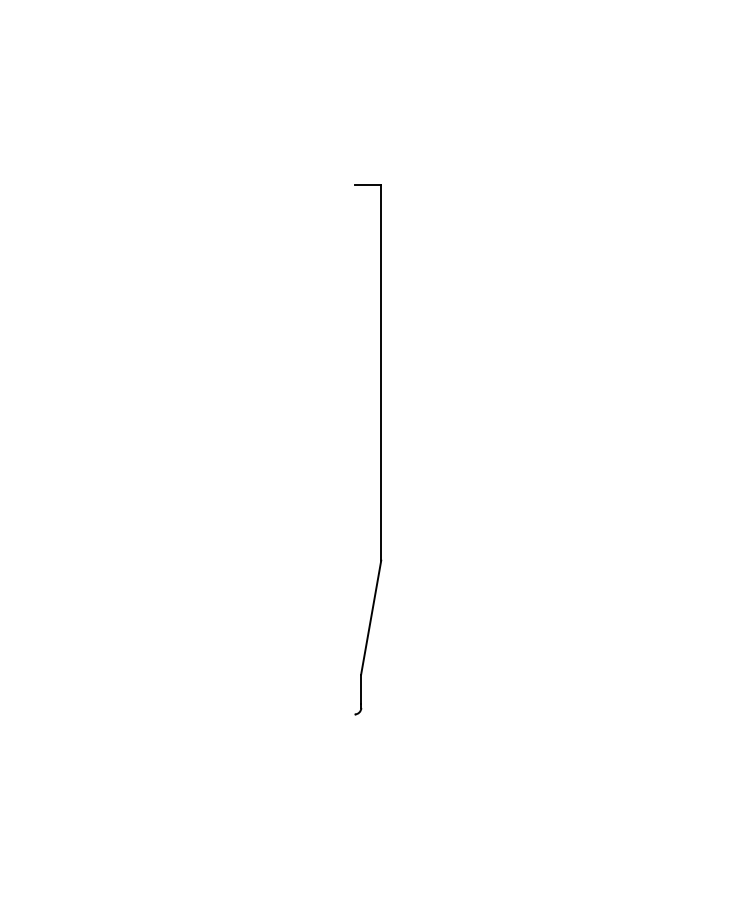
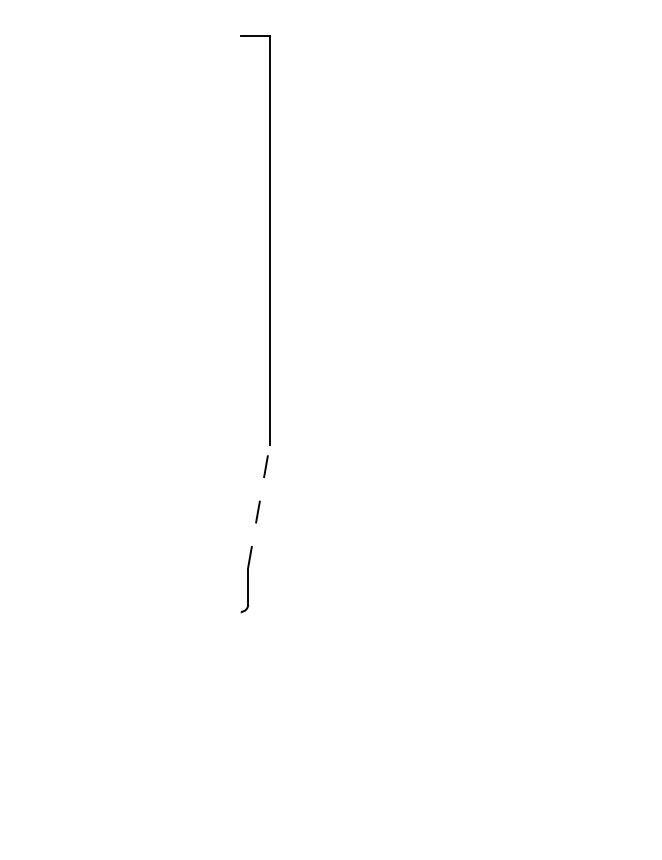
line: (371, 617) -> (259, 506), solid -> dashed

